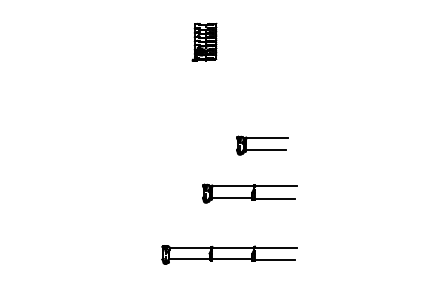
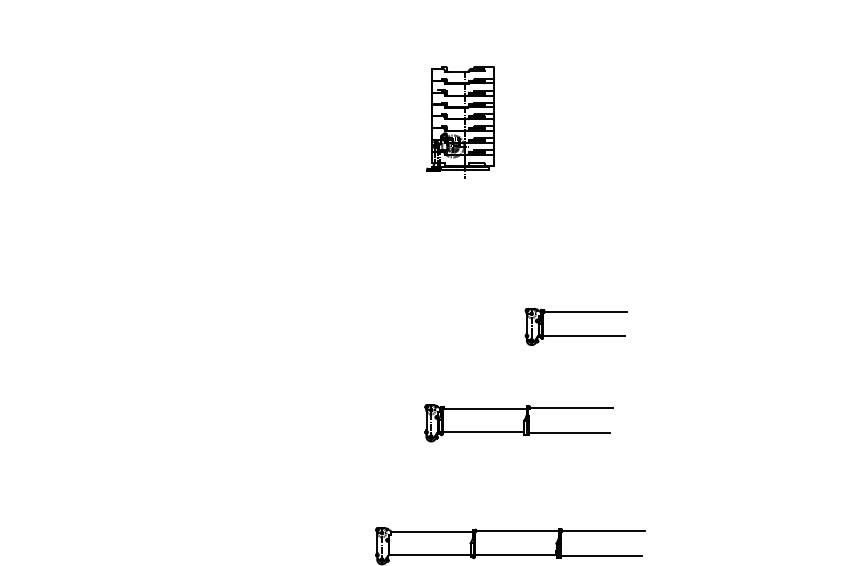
part: (204, 41) -> (460, 117), size x1.4
part: (249, 193) -> (518, 422), moved

